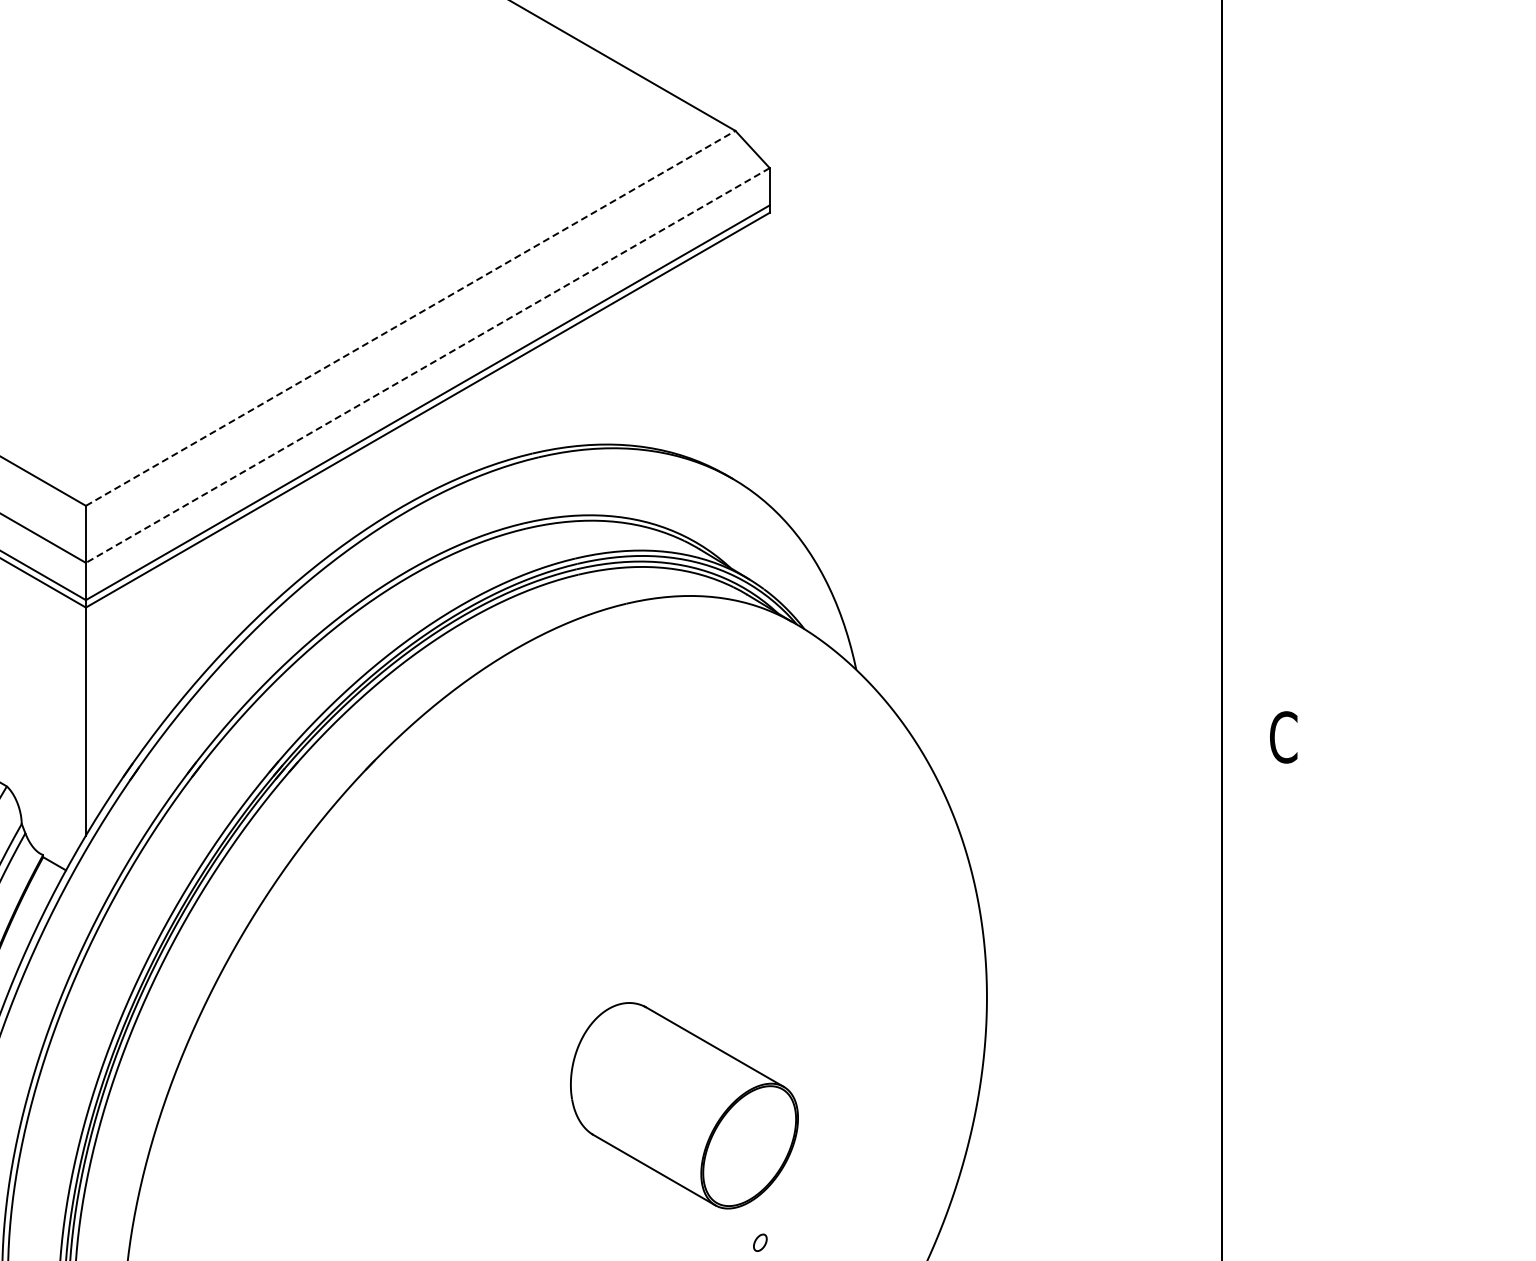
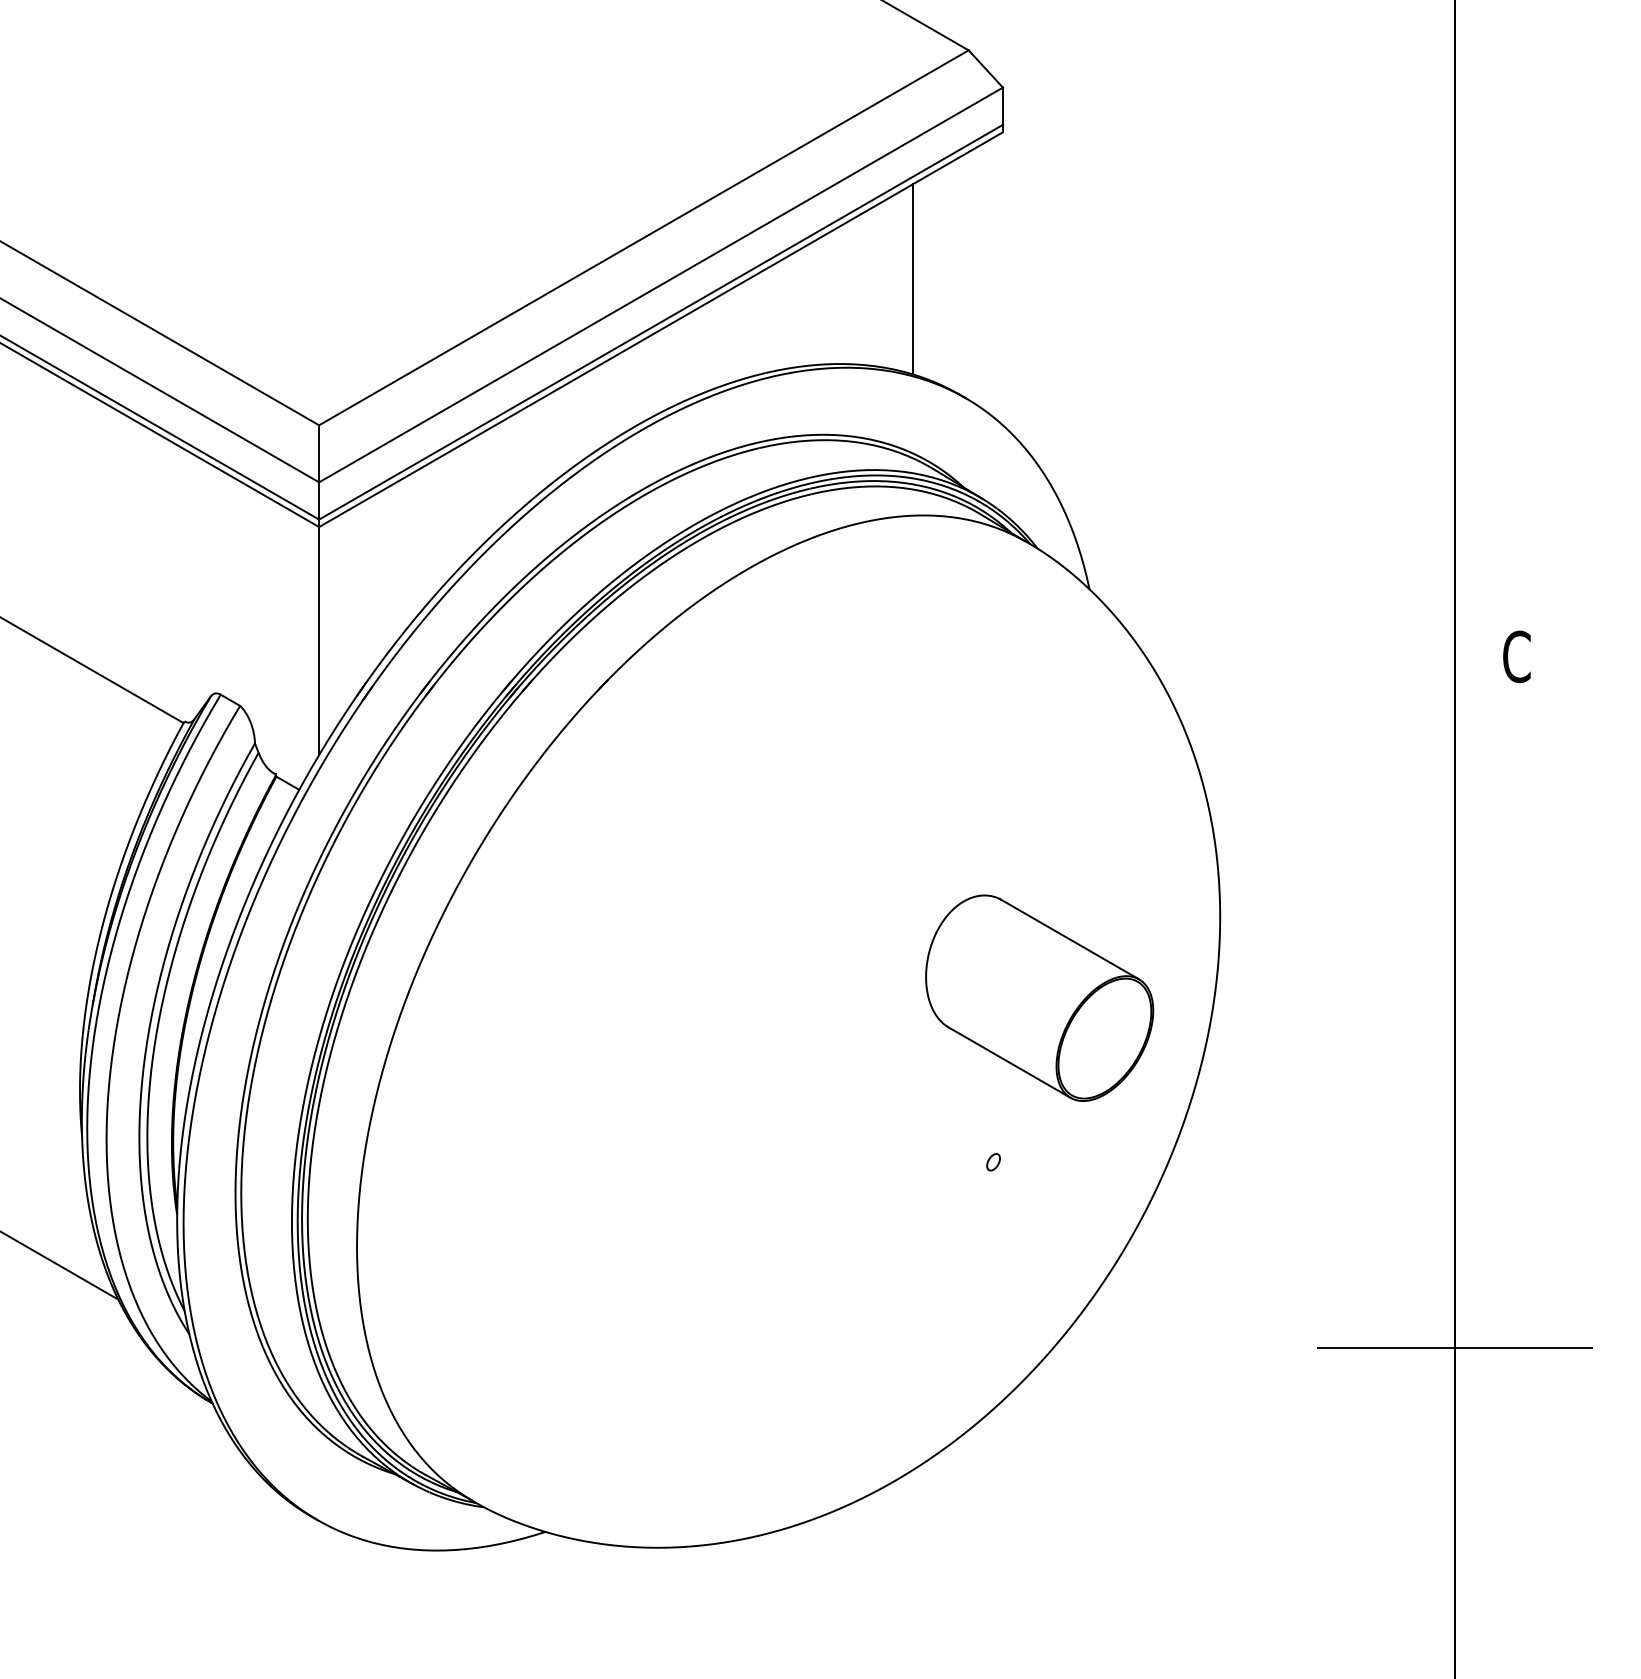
line: (410, 318) -> (643, 237), dashed -> solid
line: (679, 360) -> (912, 279), added
line: (428, 365) -> (661, 284), dashed -> solid
part: (684, 1105) -> (1039, 997), moved

